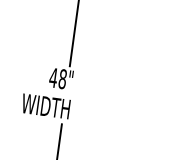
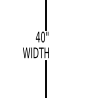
text: (61, 78) -> (42, 36), 48" -> 40"

